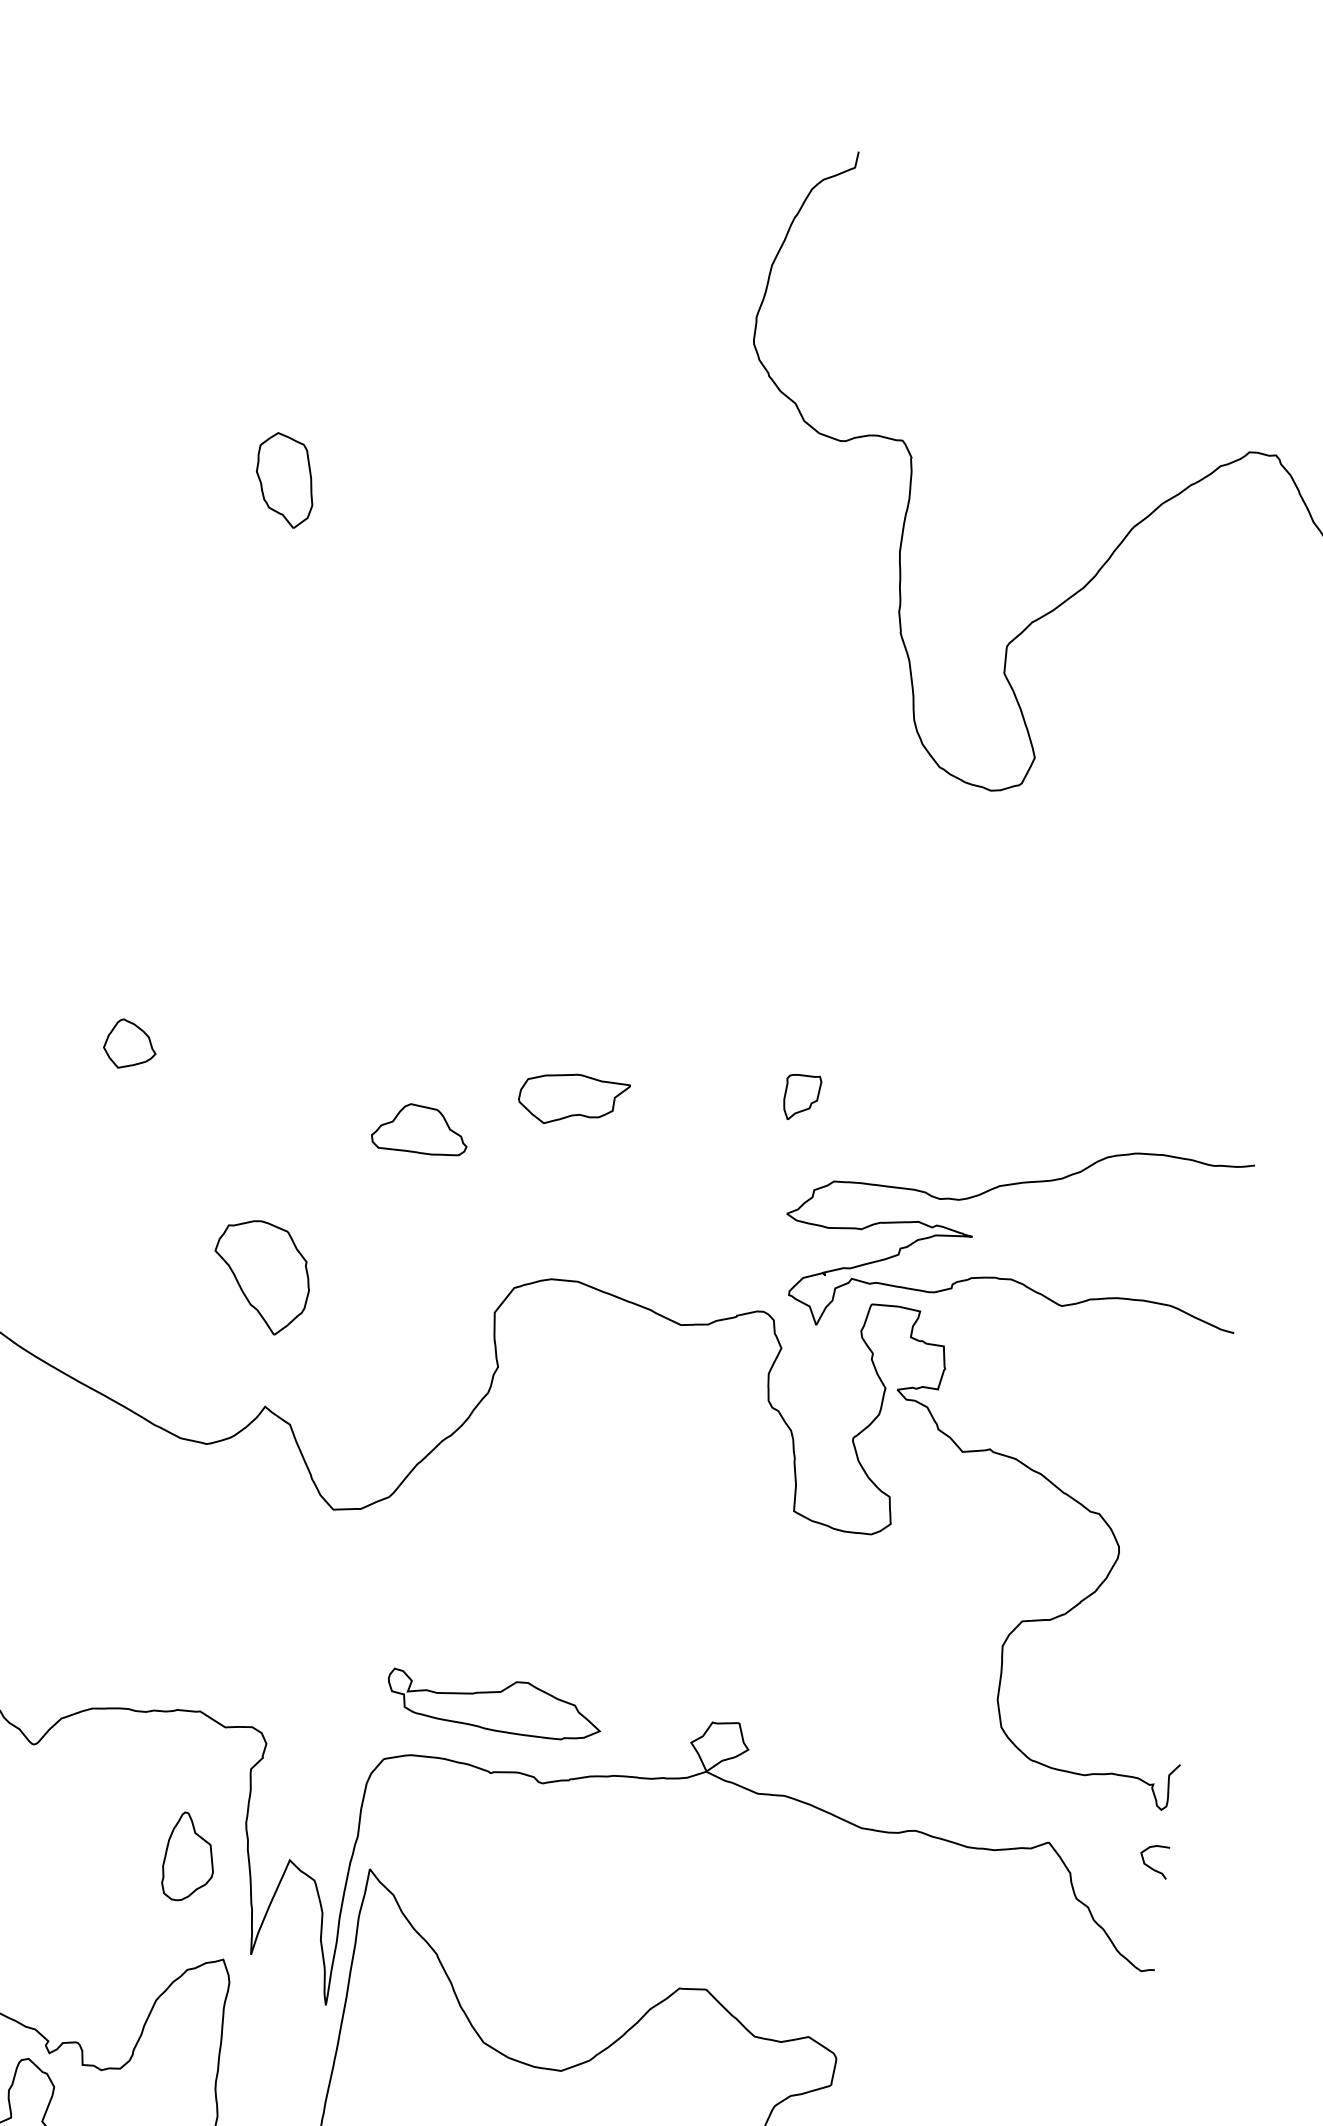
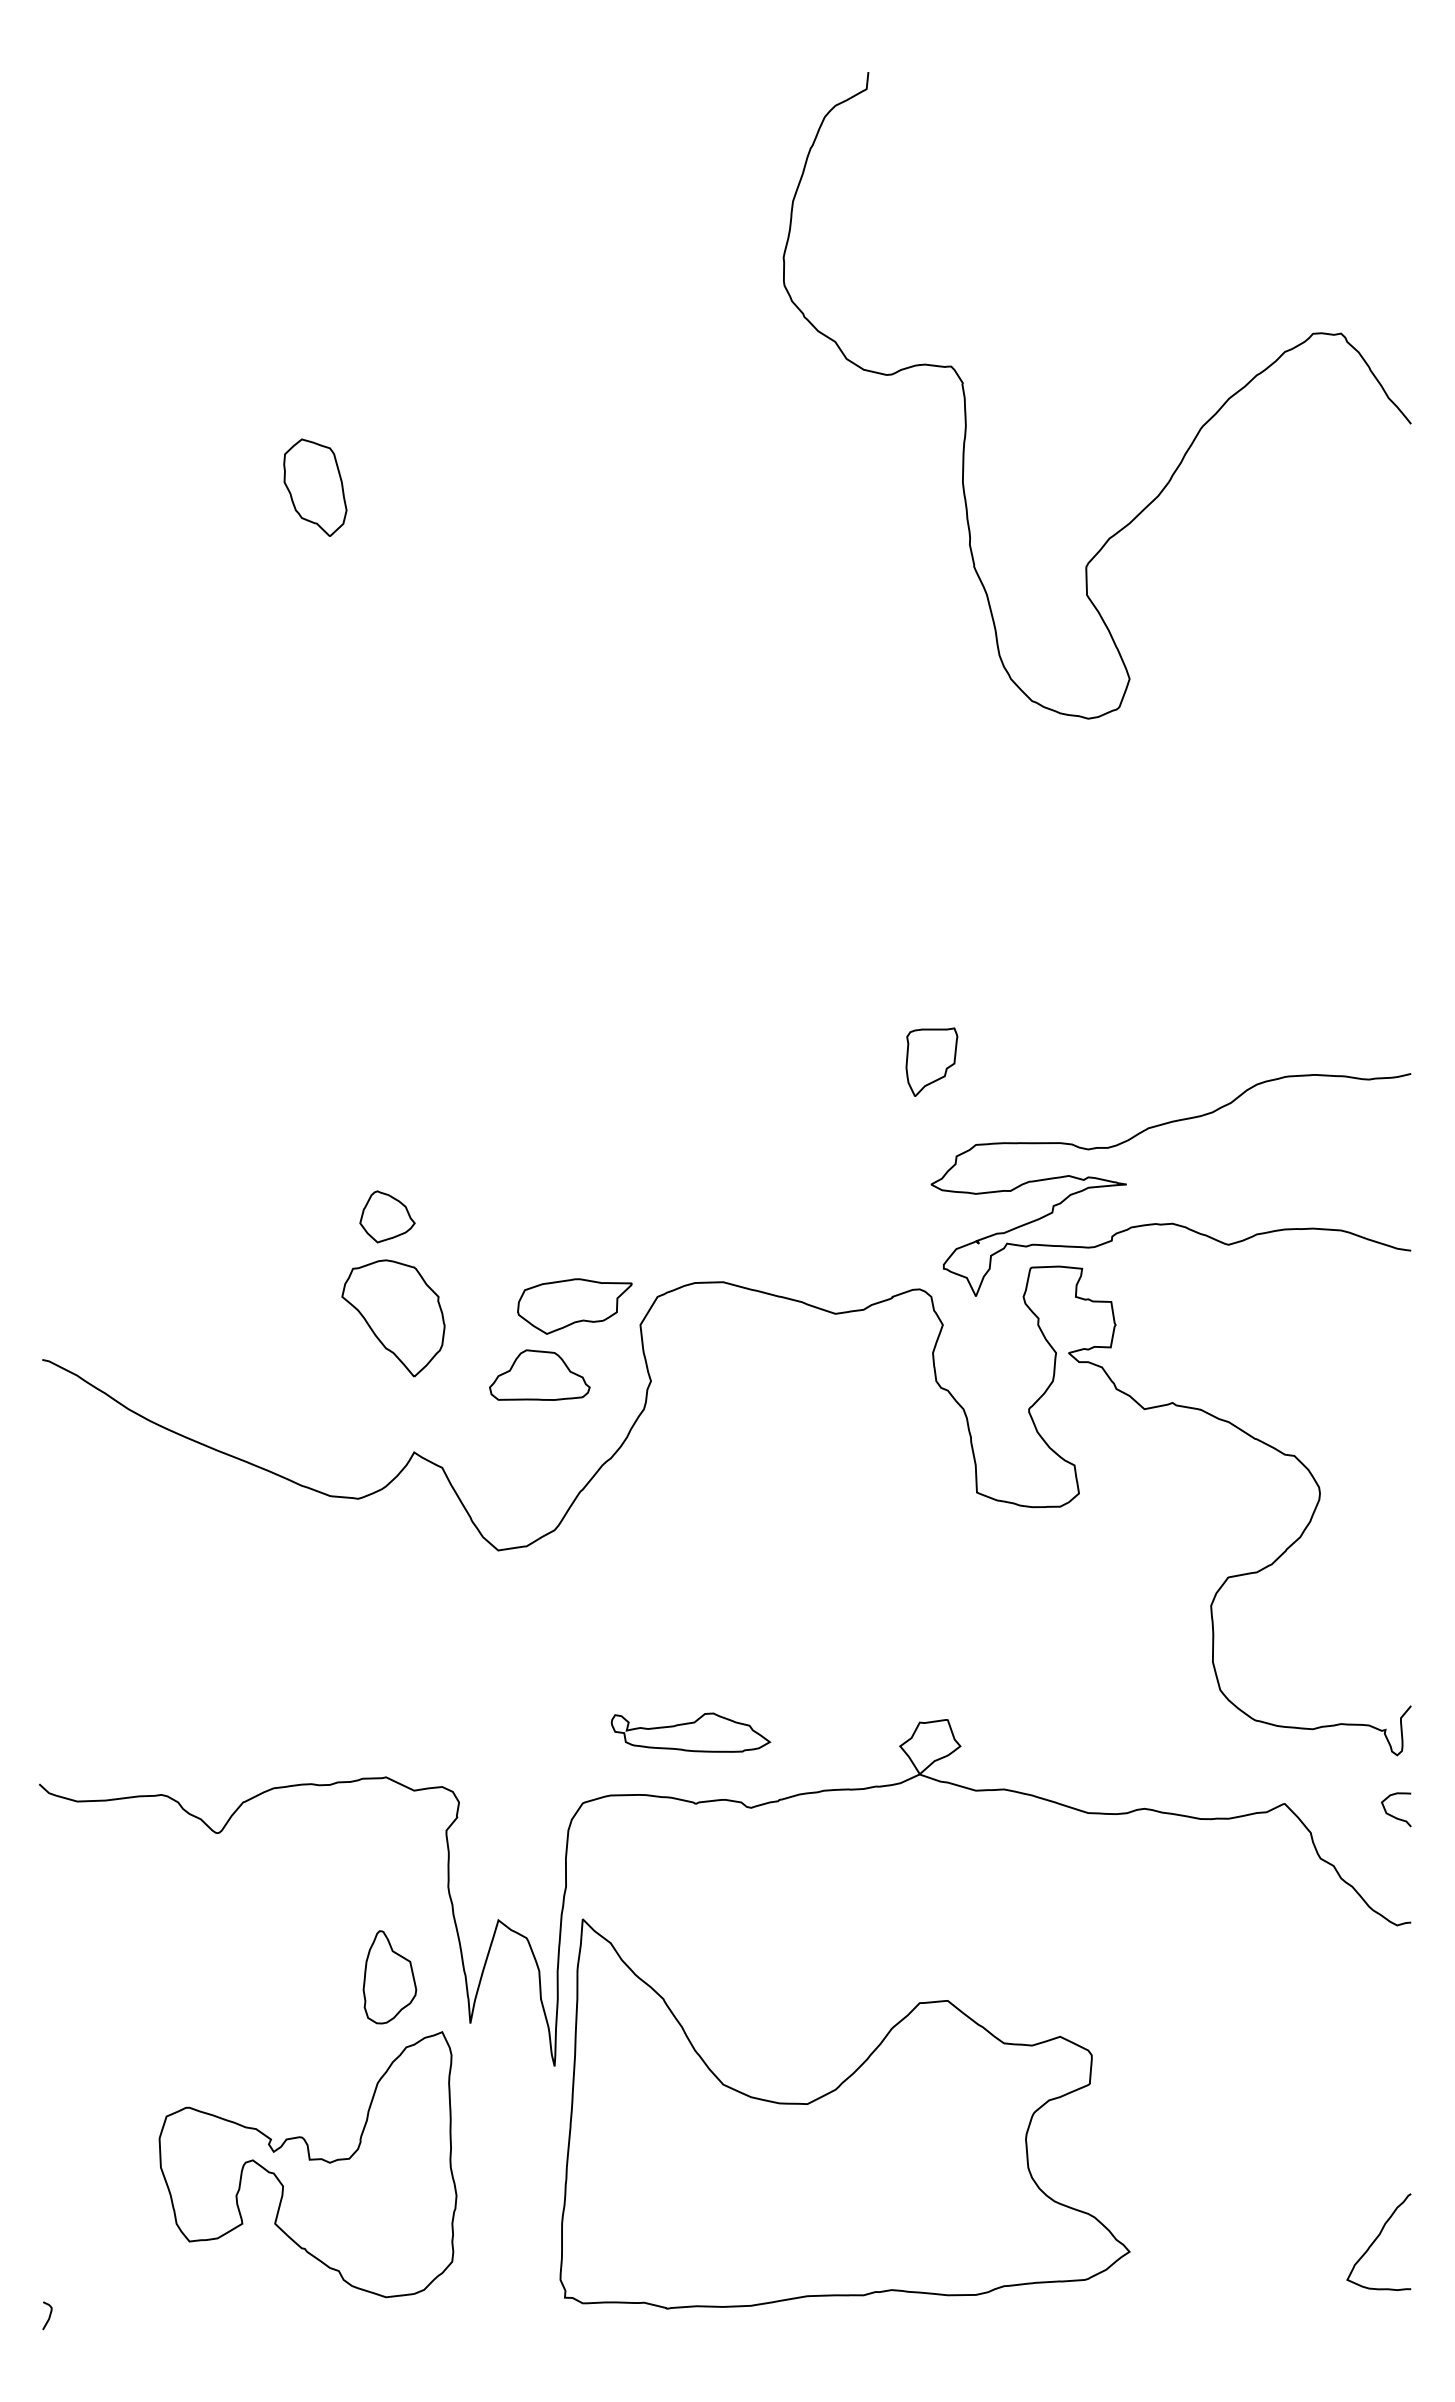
part: (130, 1044) -> (387, 1216), moved
part: (801, 1097) -> (931, 1061), size x1.4
part: (573, 1100) -> (574, 1306), moved
part: (420, 1128) -> (539, 1374), moved
part: (494, 1704) -> (690, 1732), size x0.7
part: (189, 1857) -> (389, 1977), moved

